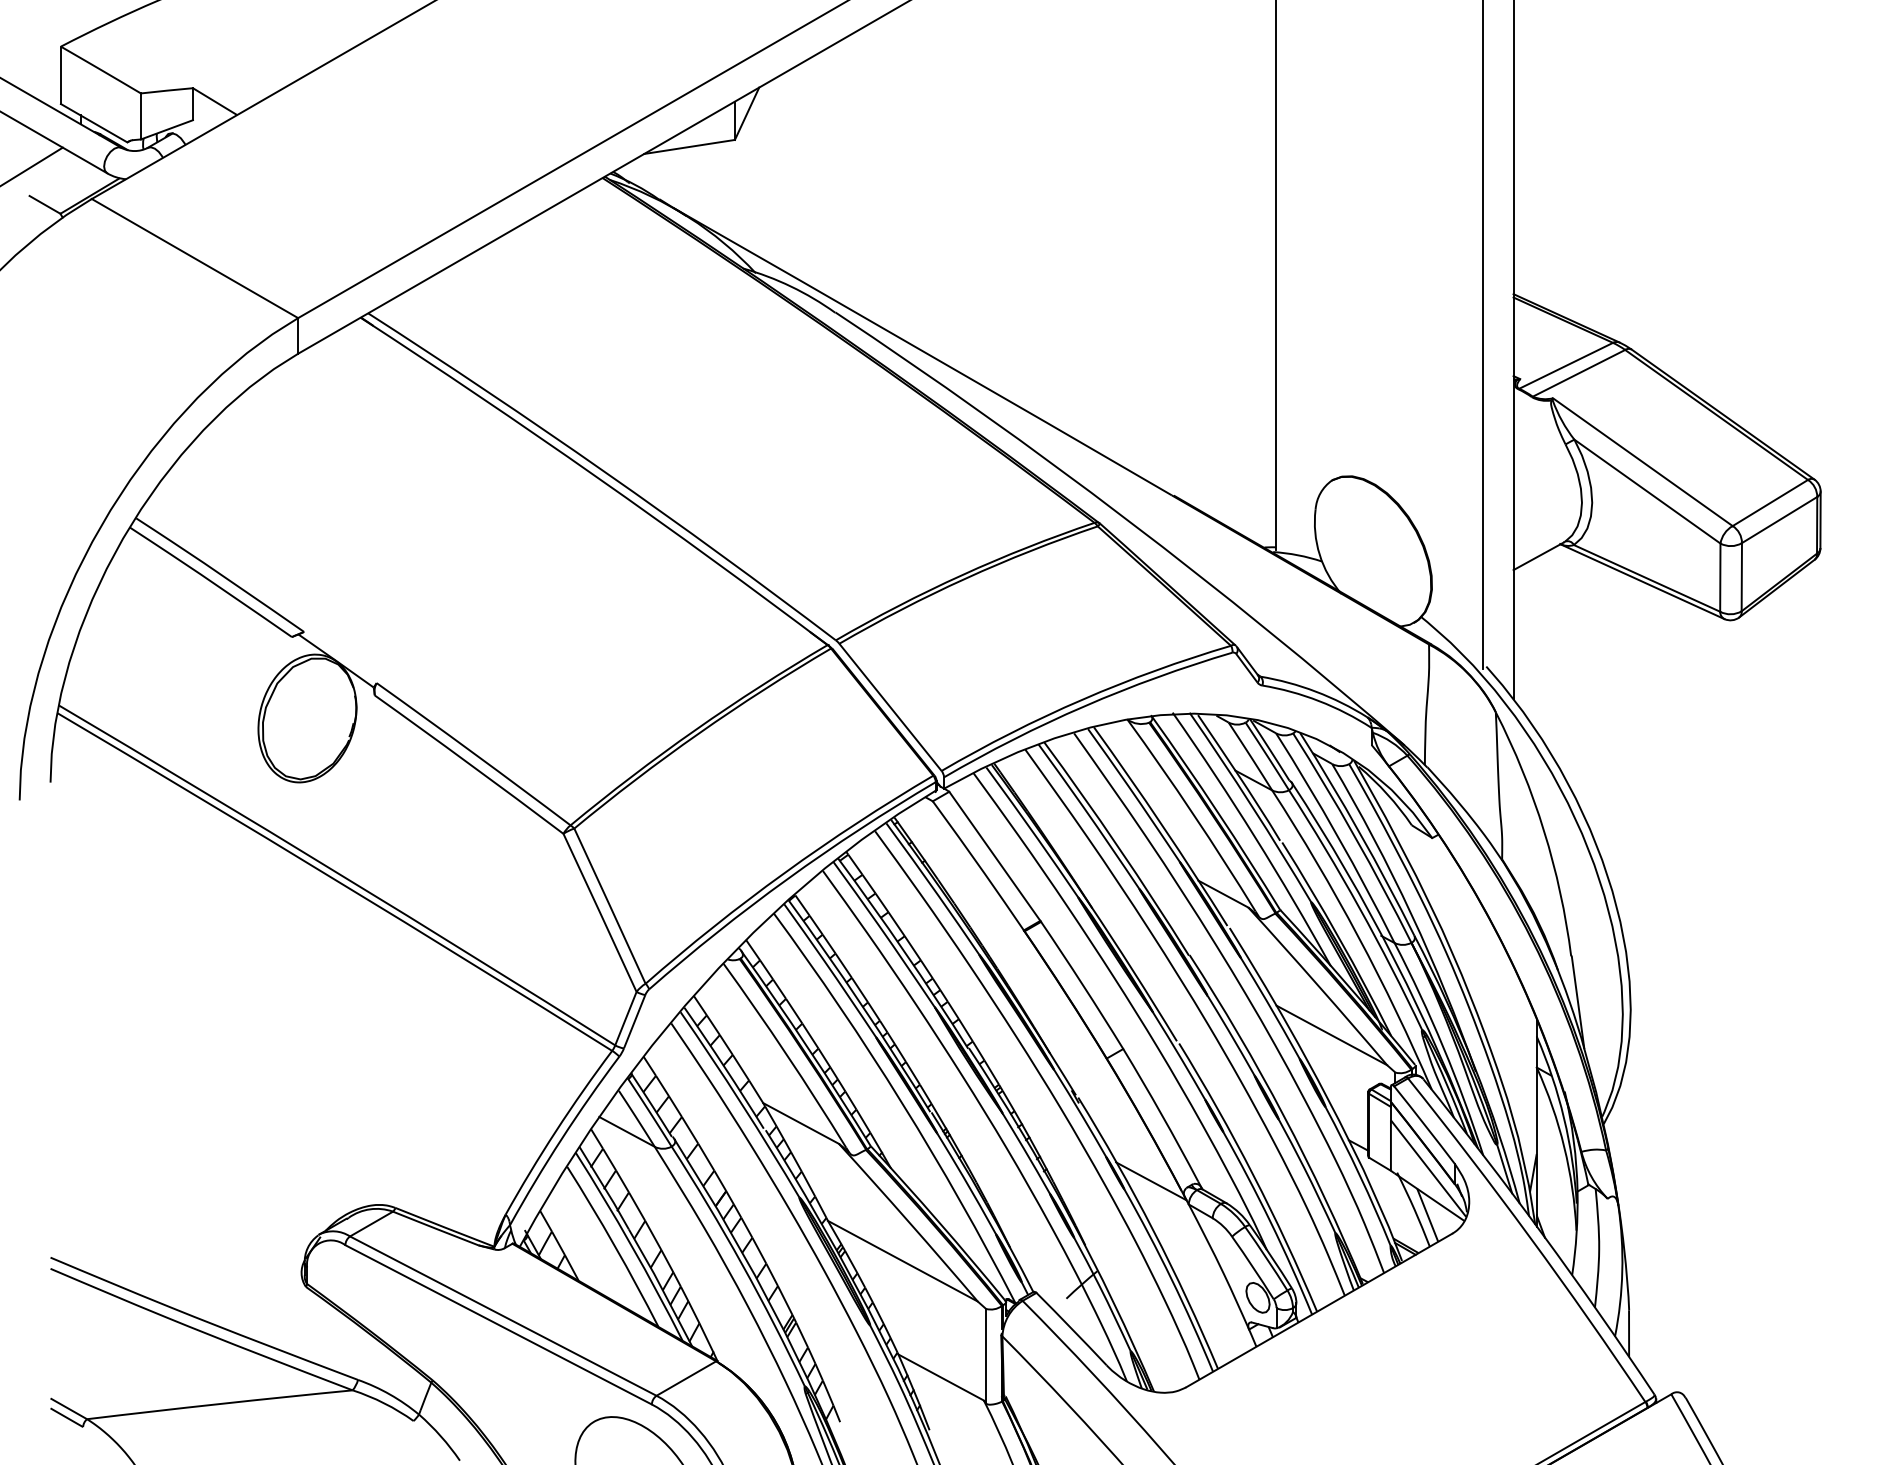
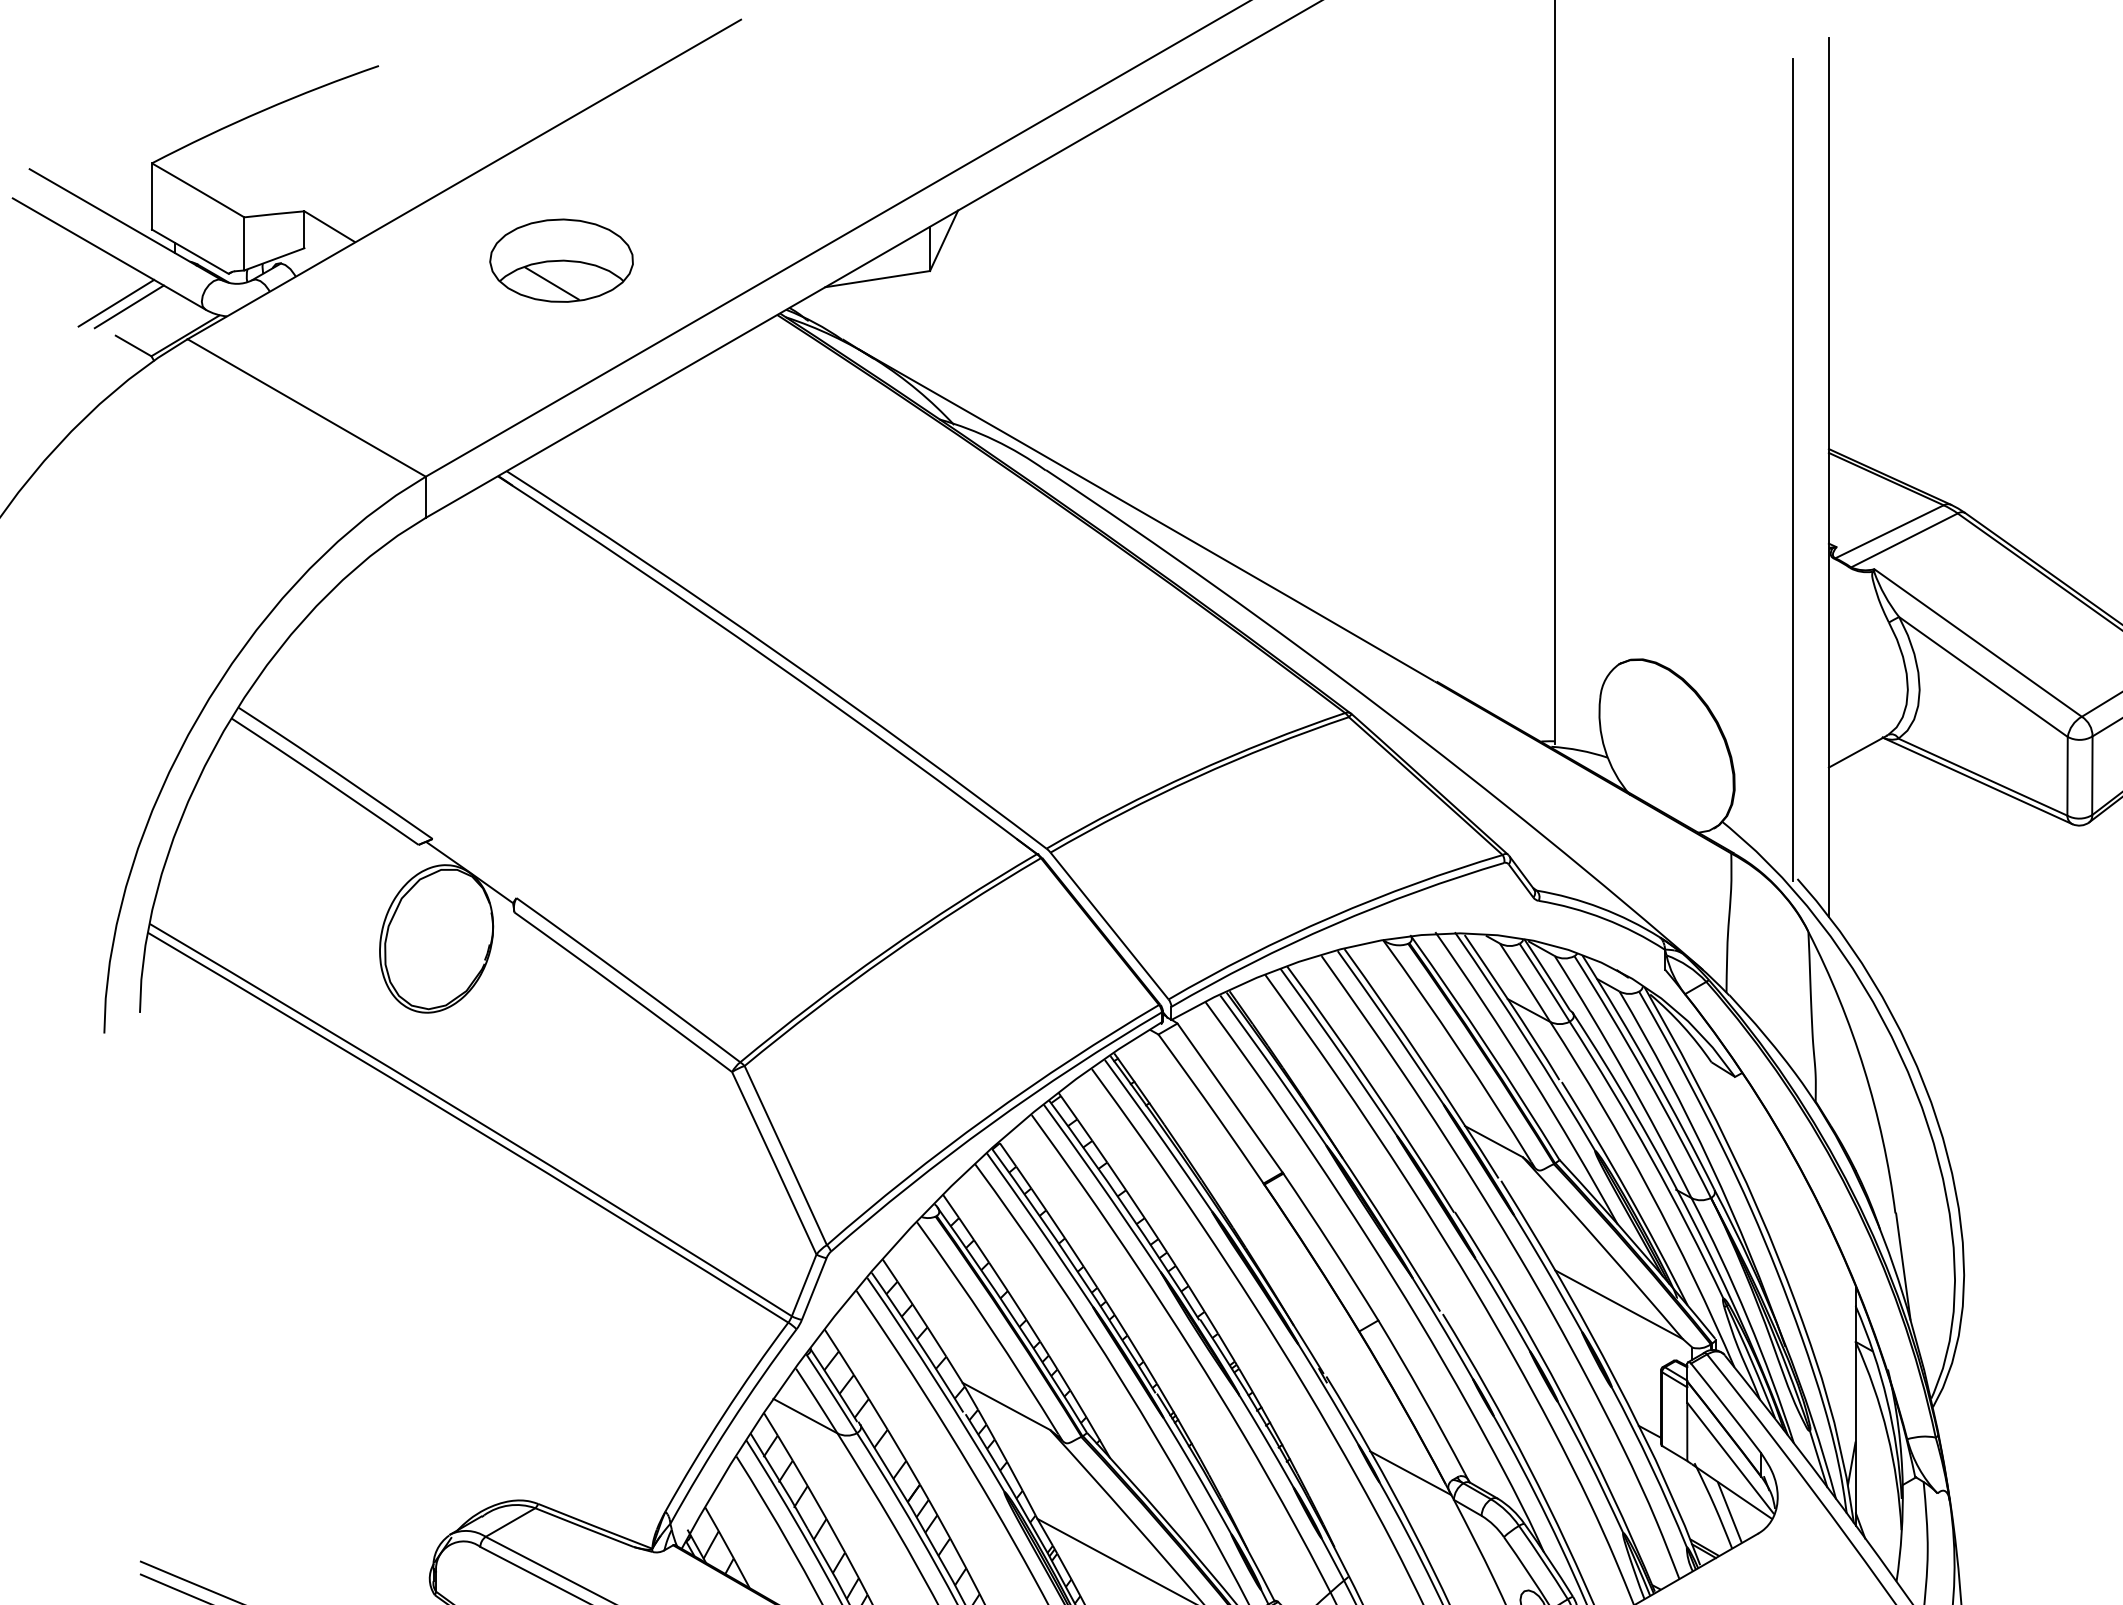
part: (415, 130) -> (561, 260), added
line: (41, 170) -> (129, 306), added

